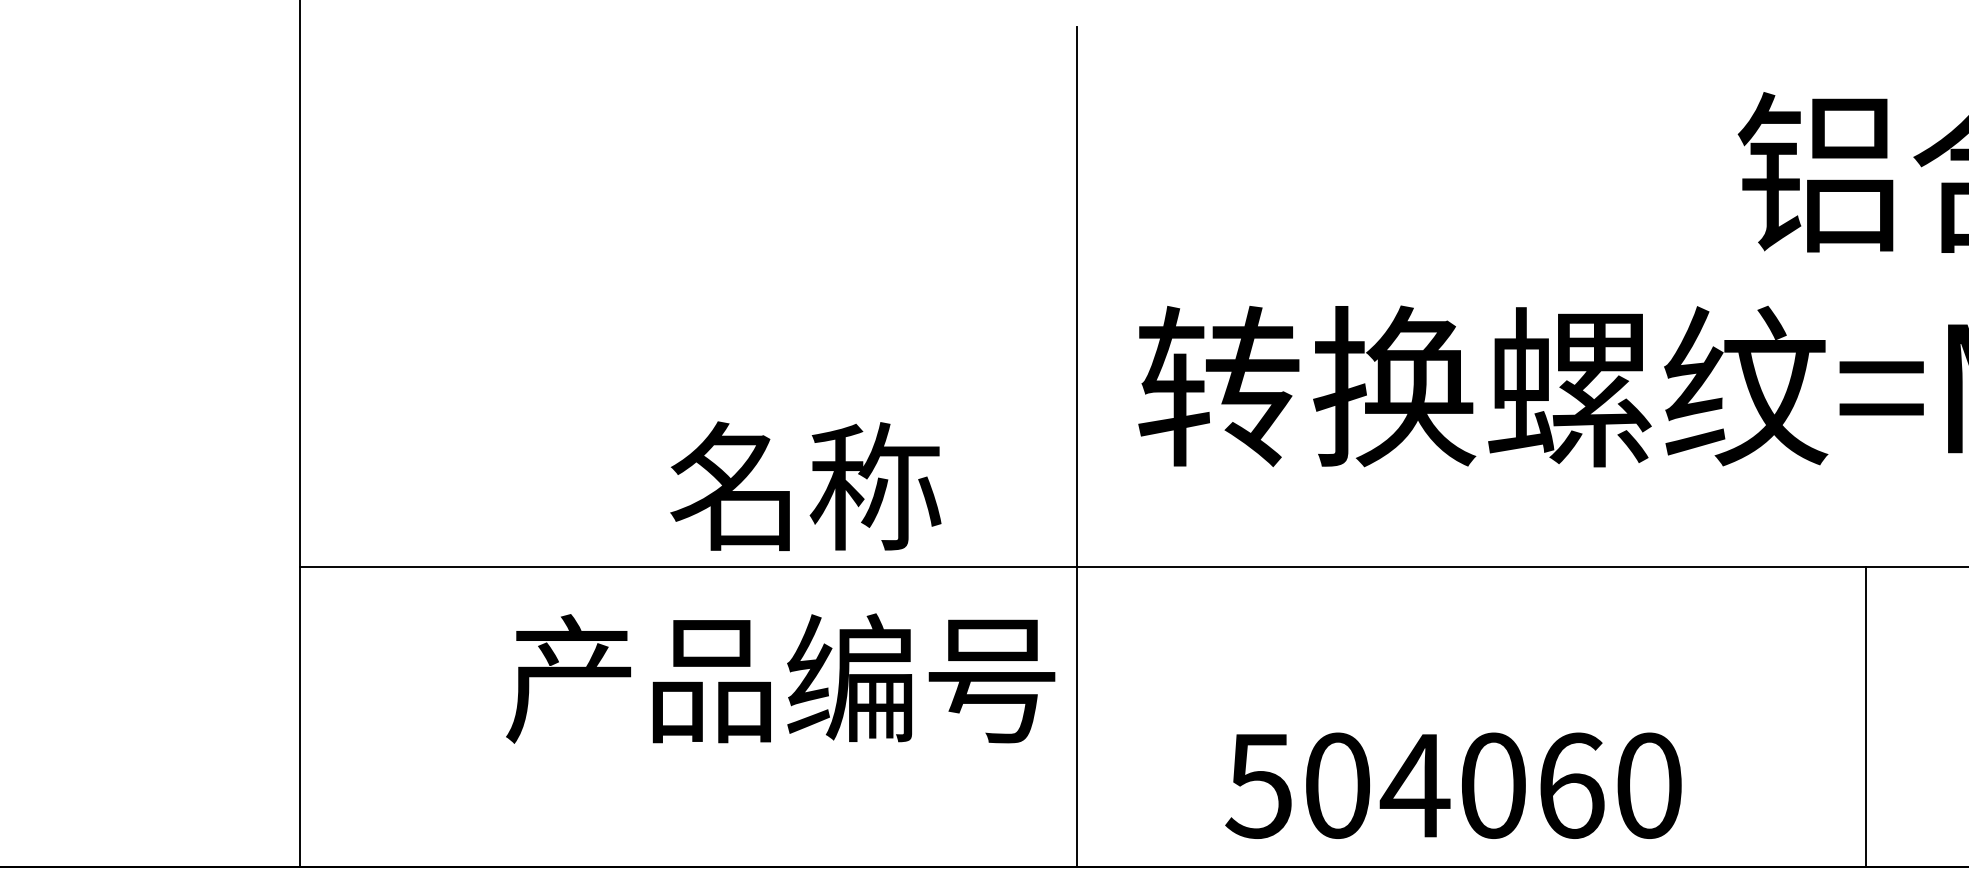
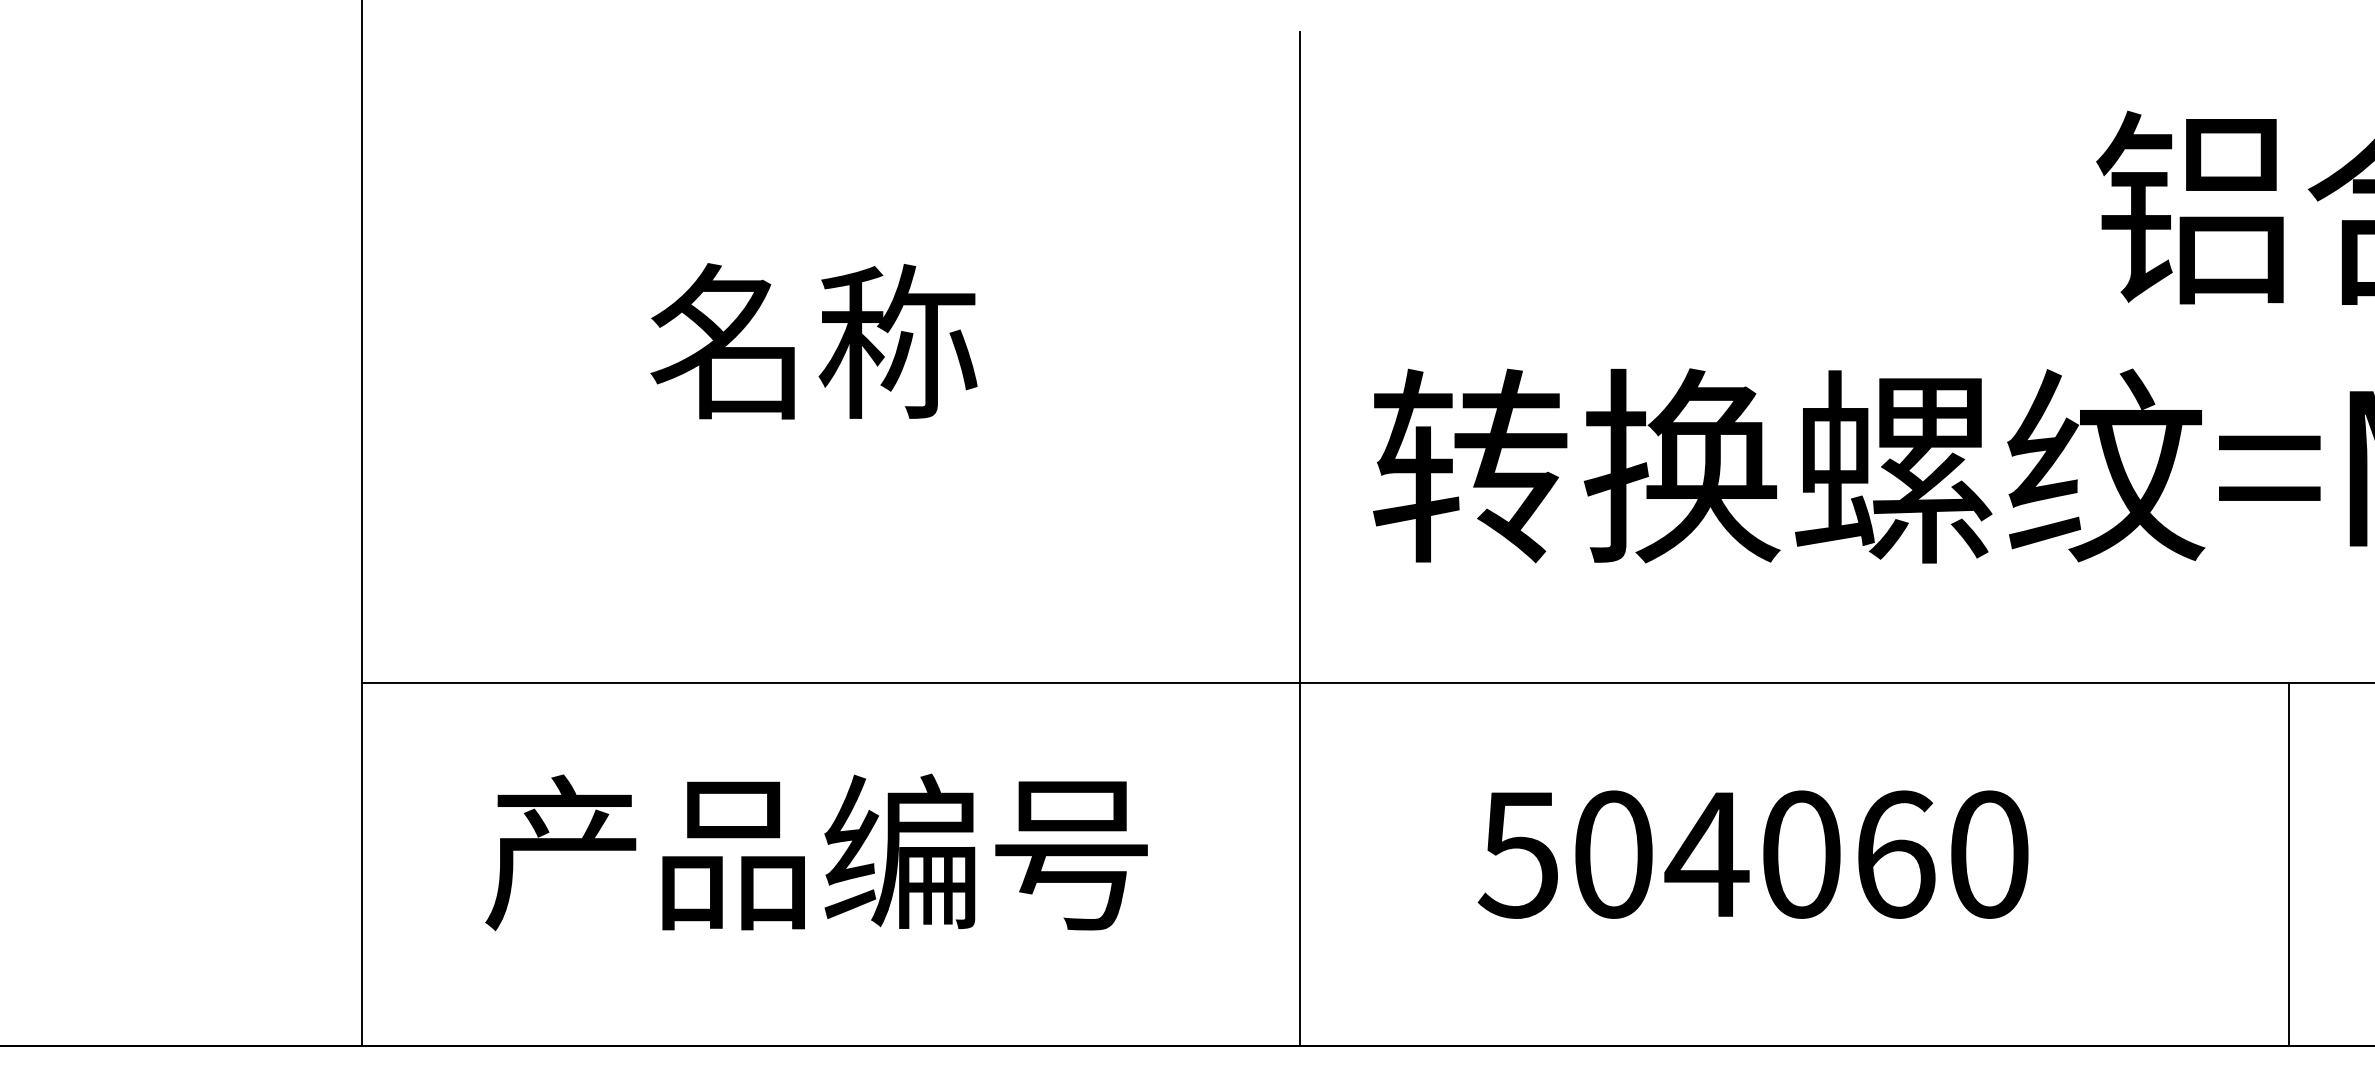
text: (805, 486) -> (813, 341), moved
text: (780, 678) -> (816, 852), moved
line: (1865, 716) -> (2289, 864), moved
text: (1452, 785) -> (1752, 854), moved

